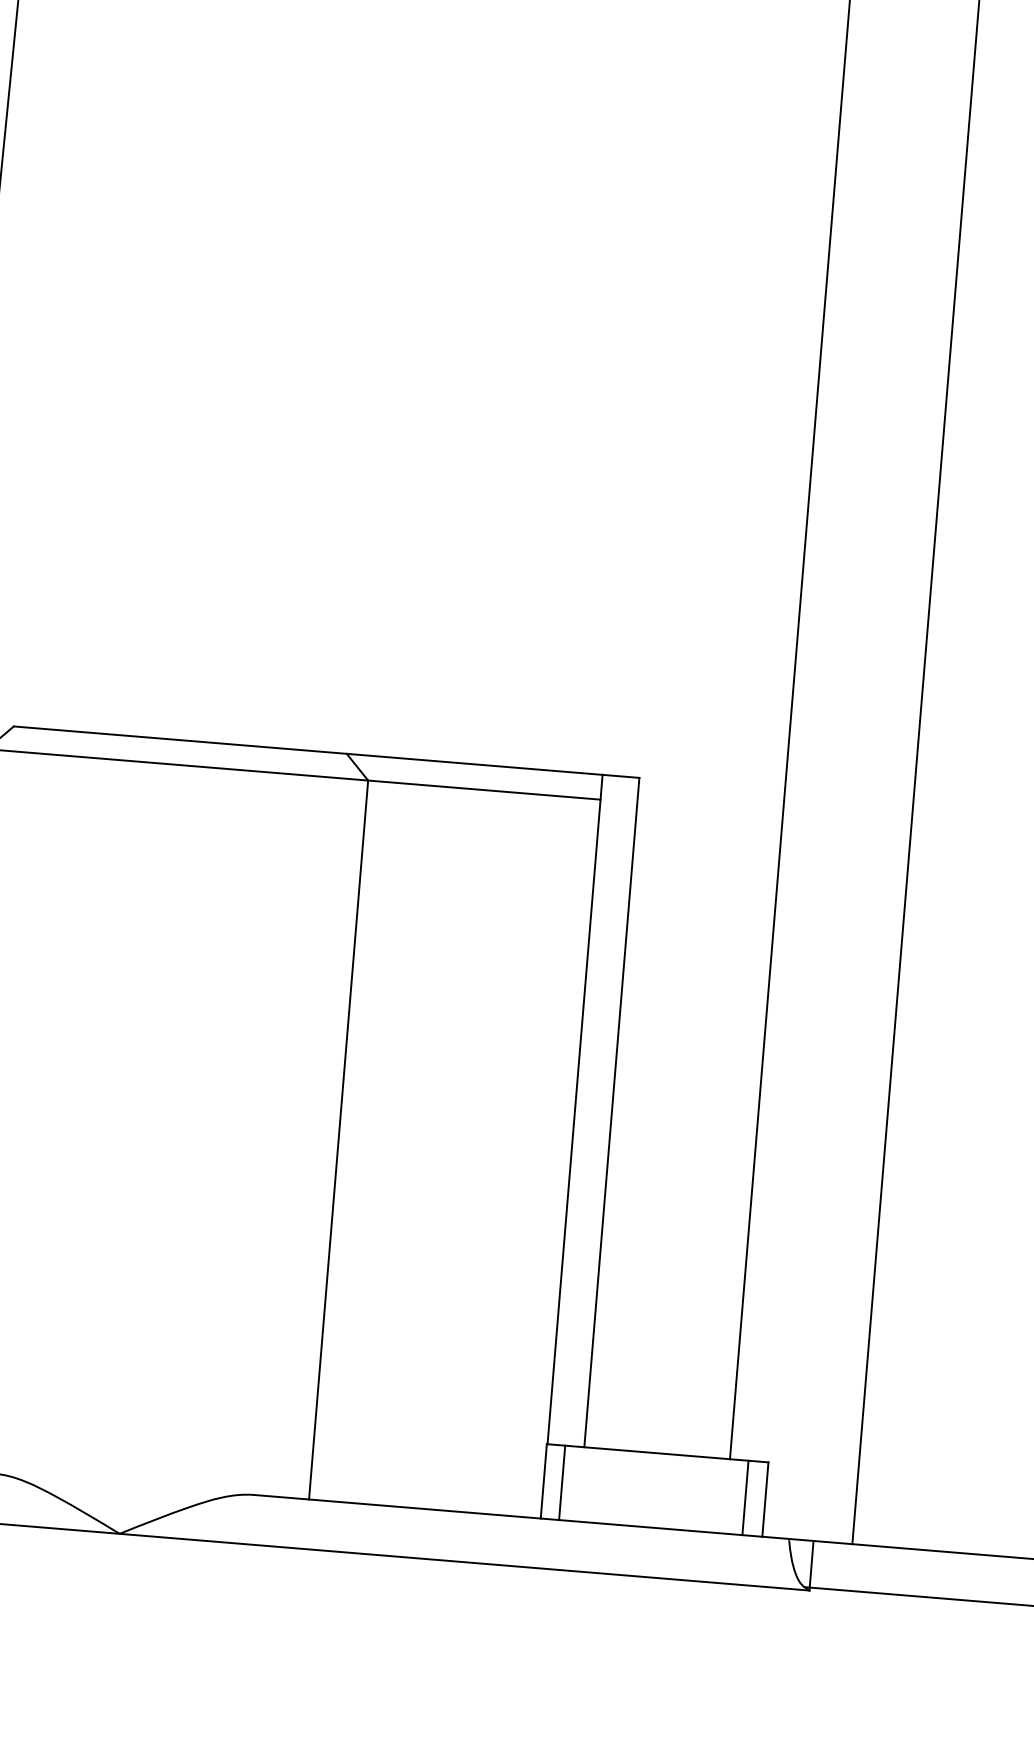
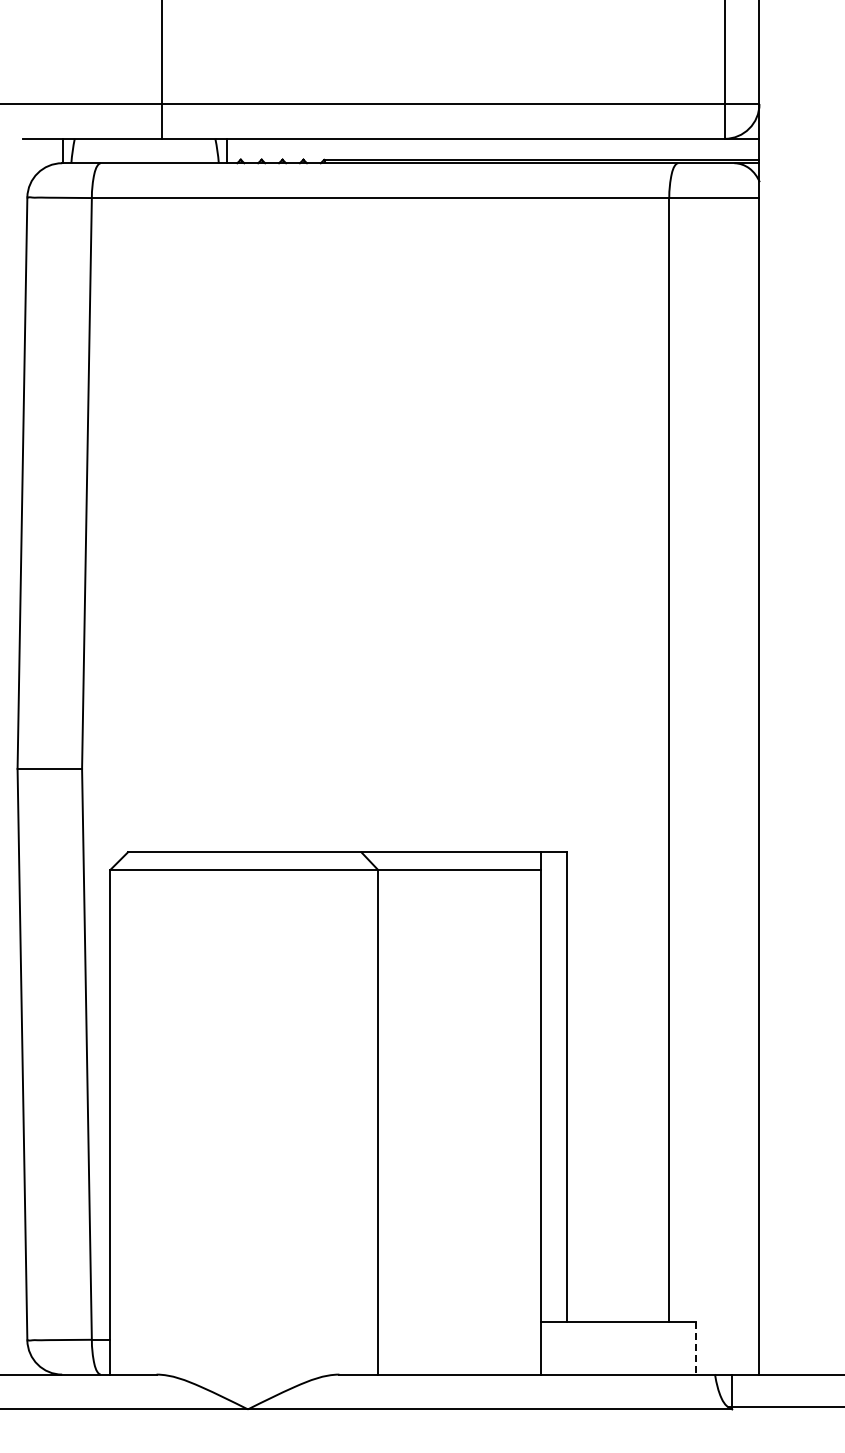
line: (562, 1482) -> (553, 1348), removed
line: (745, 1497) -> (682, 1348), removed
line: (765, 1499) -> (696, 1348), solid -> dashed

